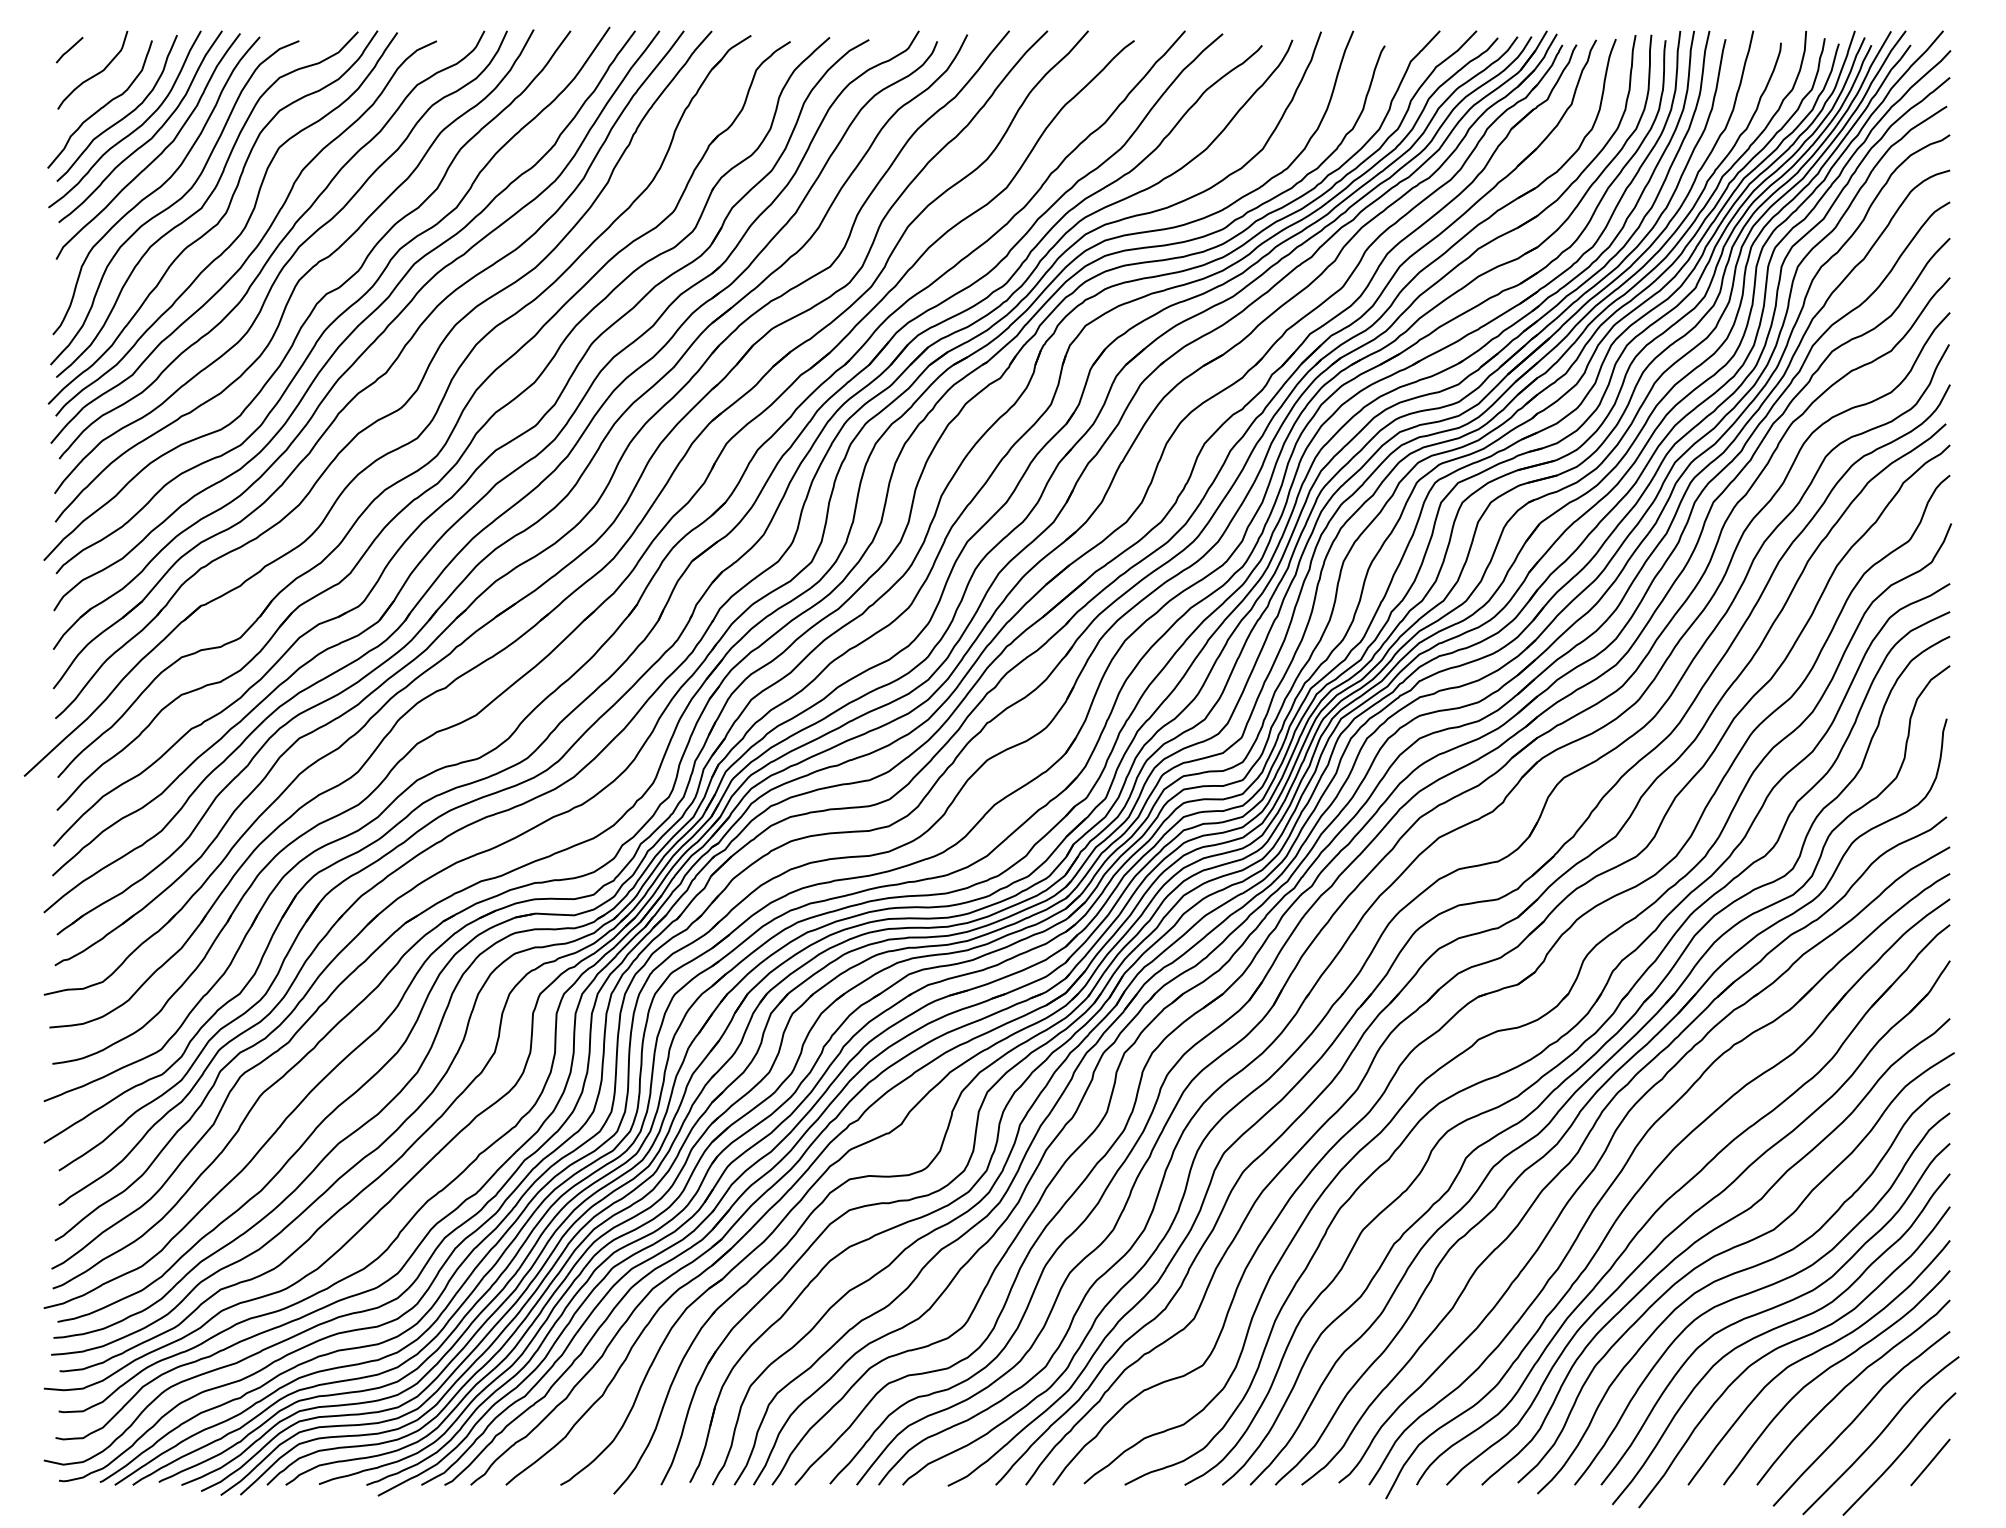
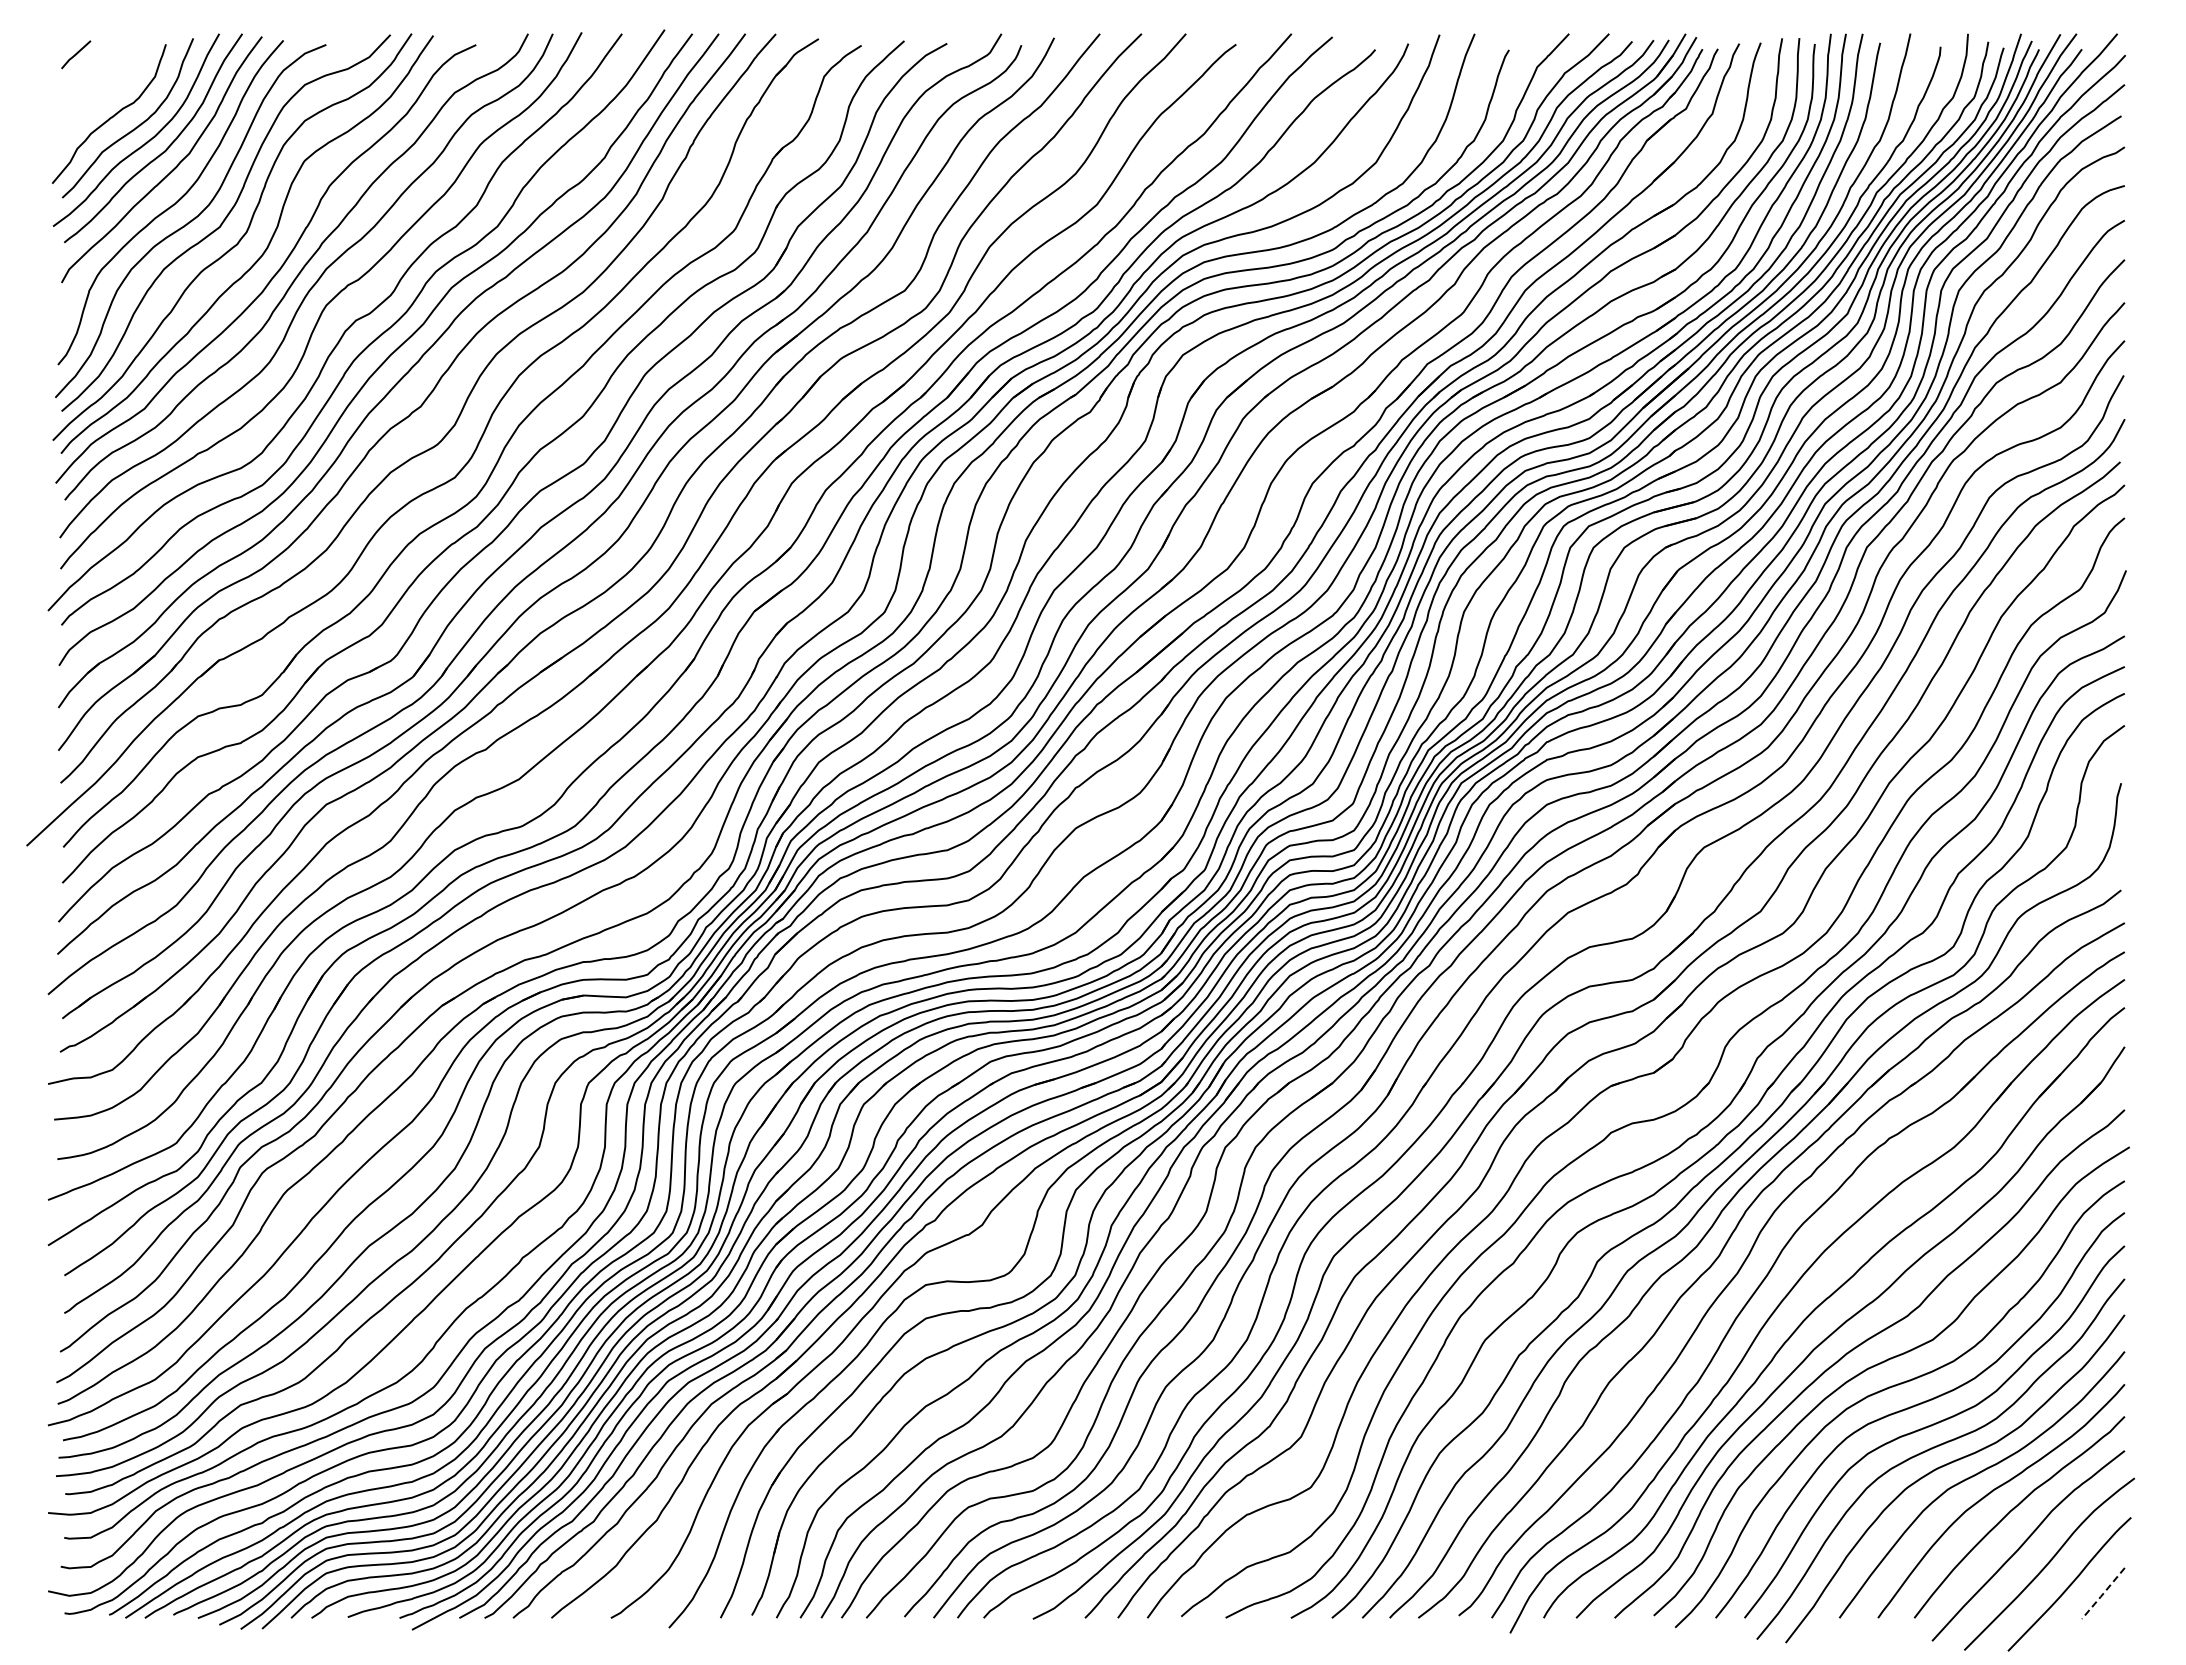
curve: (94, 74) -> (103, 81), removed
line: (1929, 1463) -> (2102, 1594), solid -> dashed

